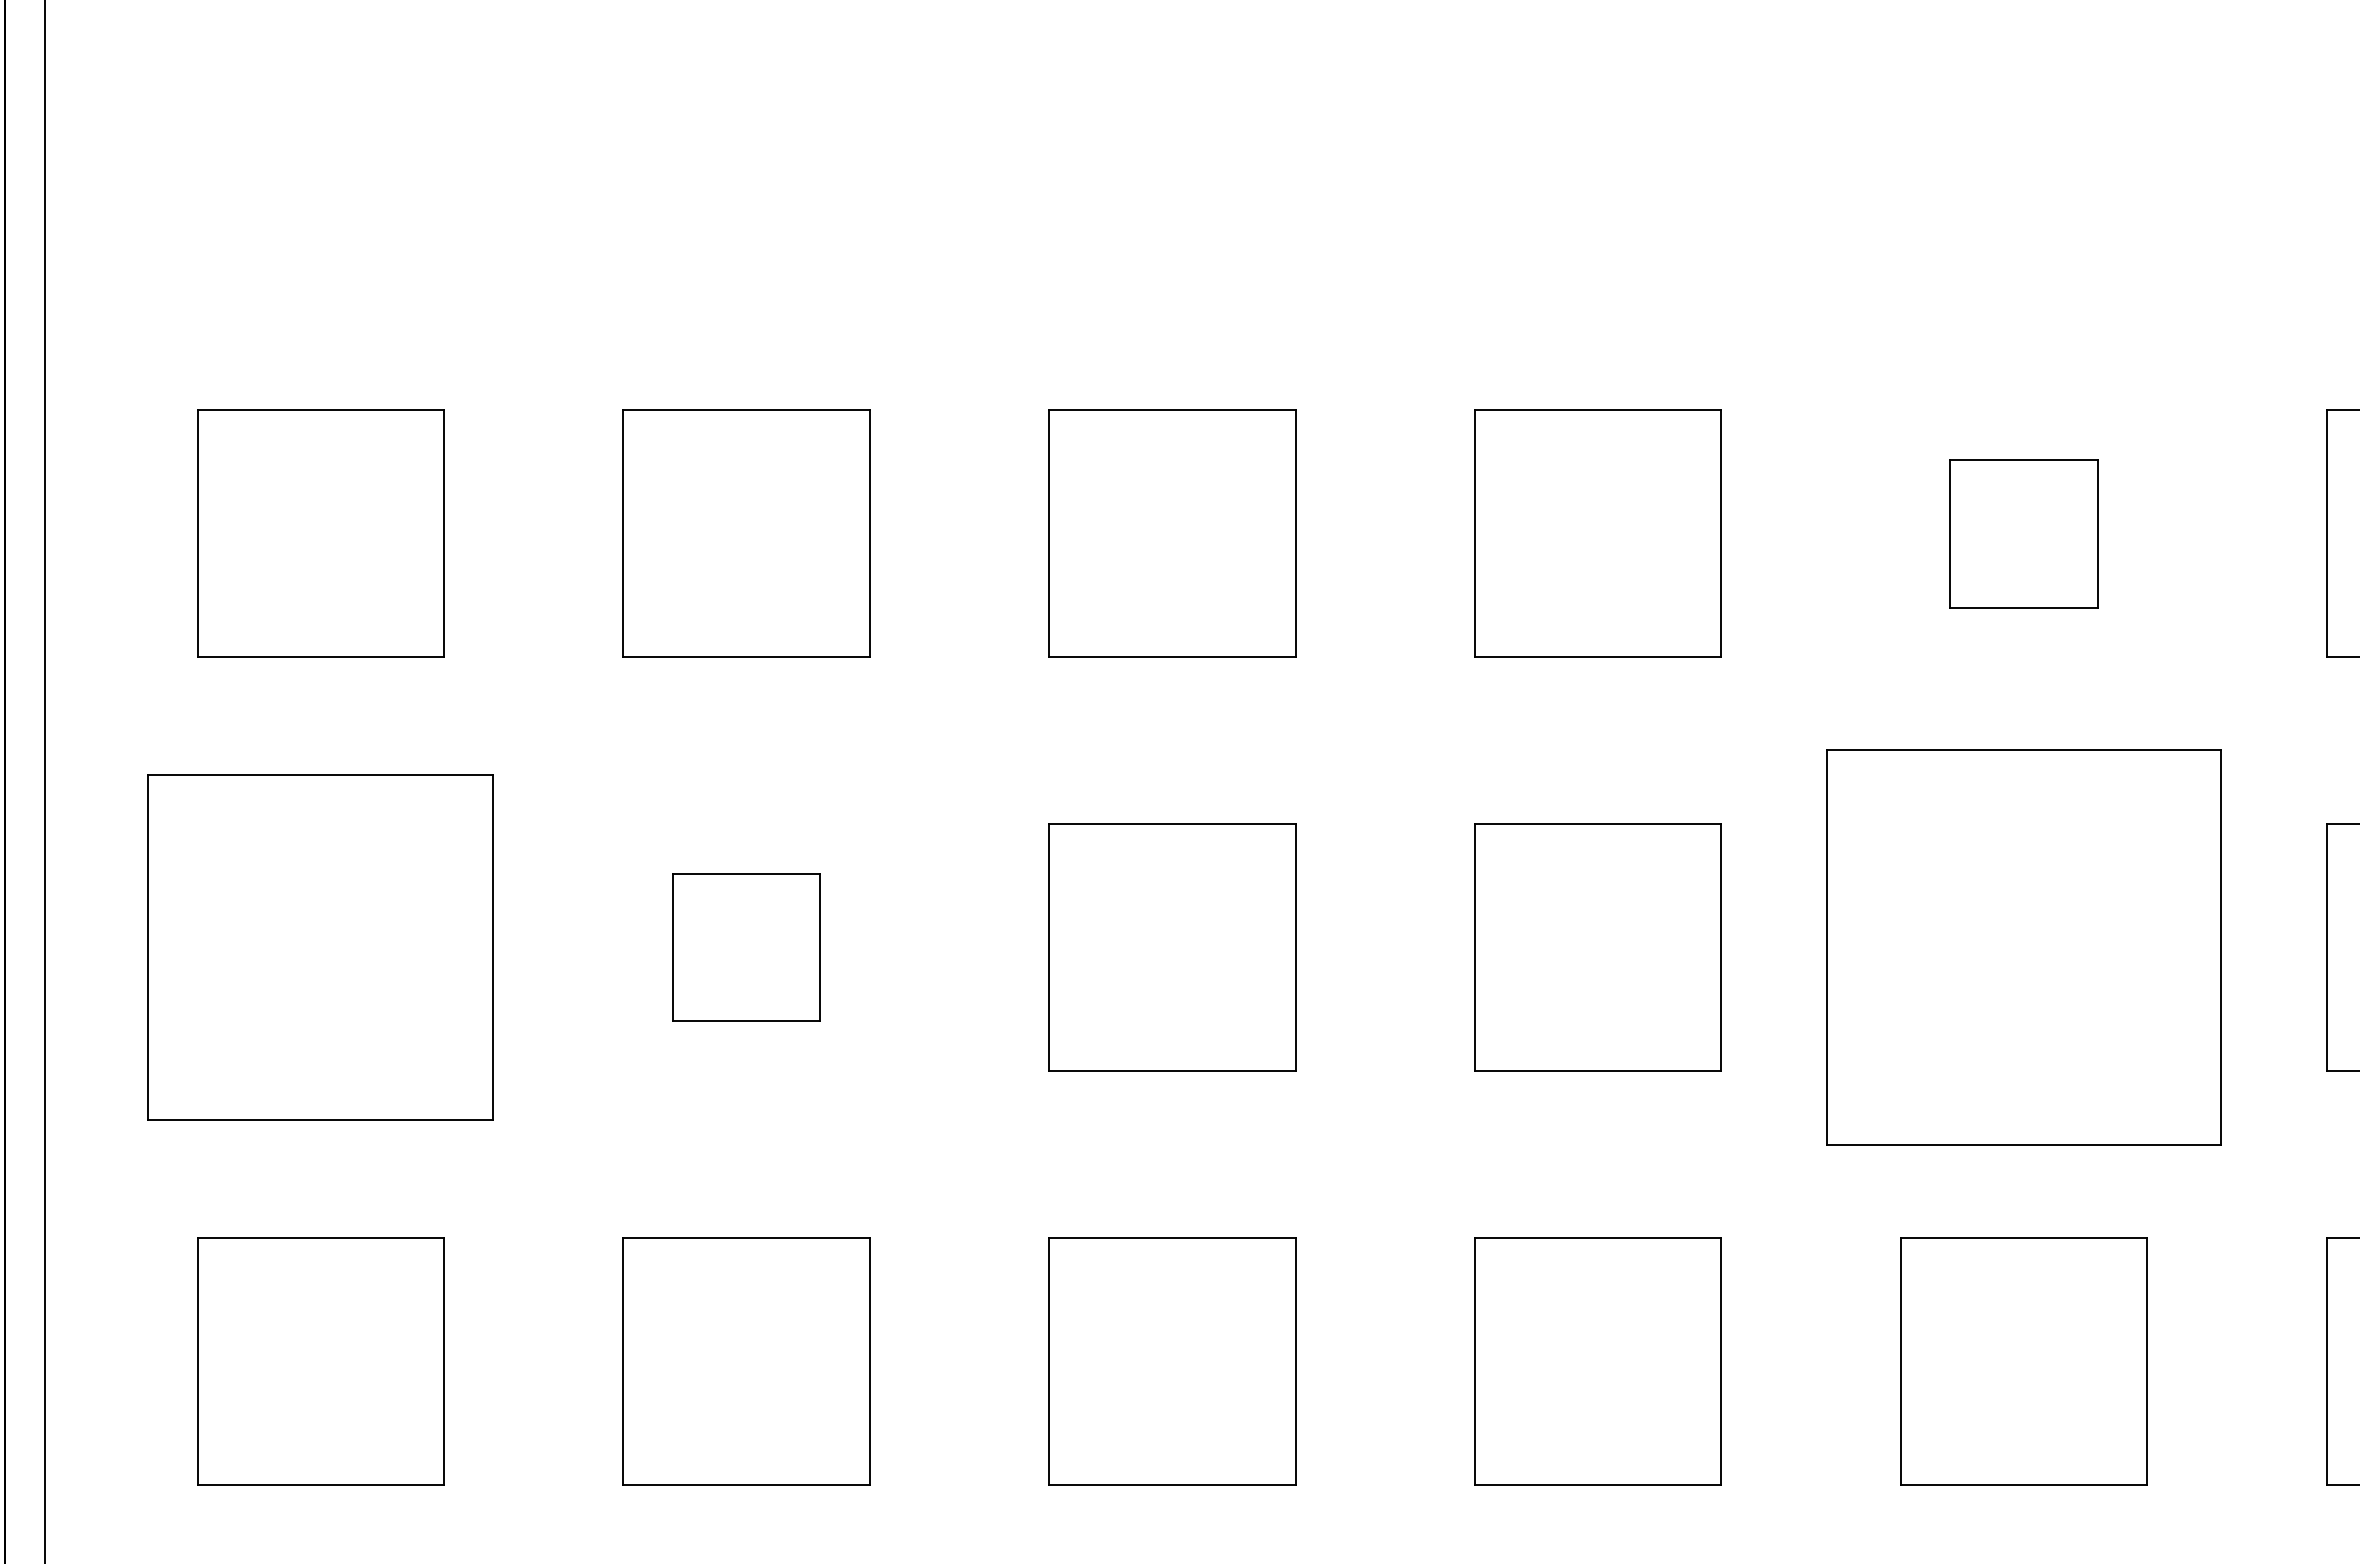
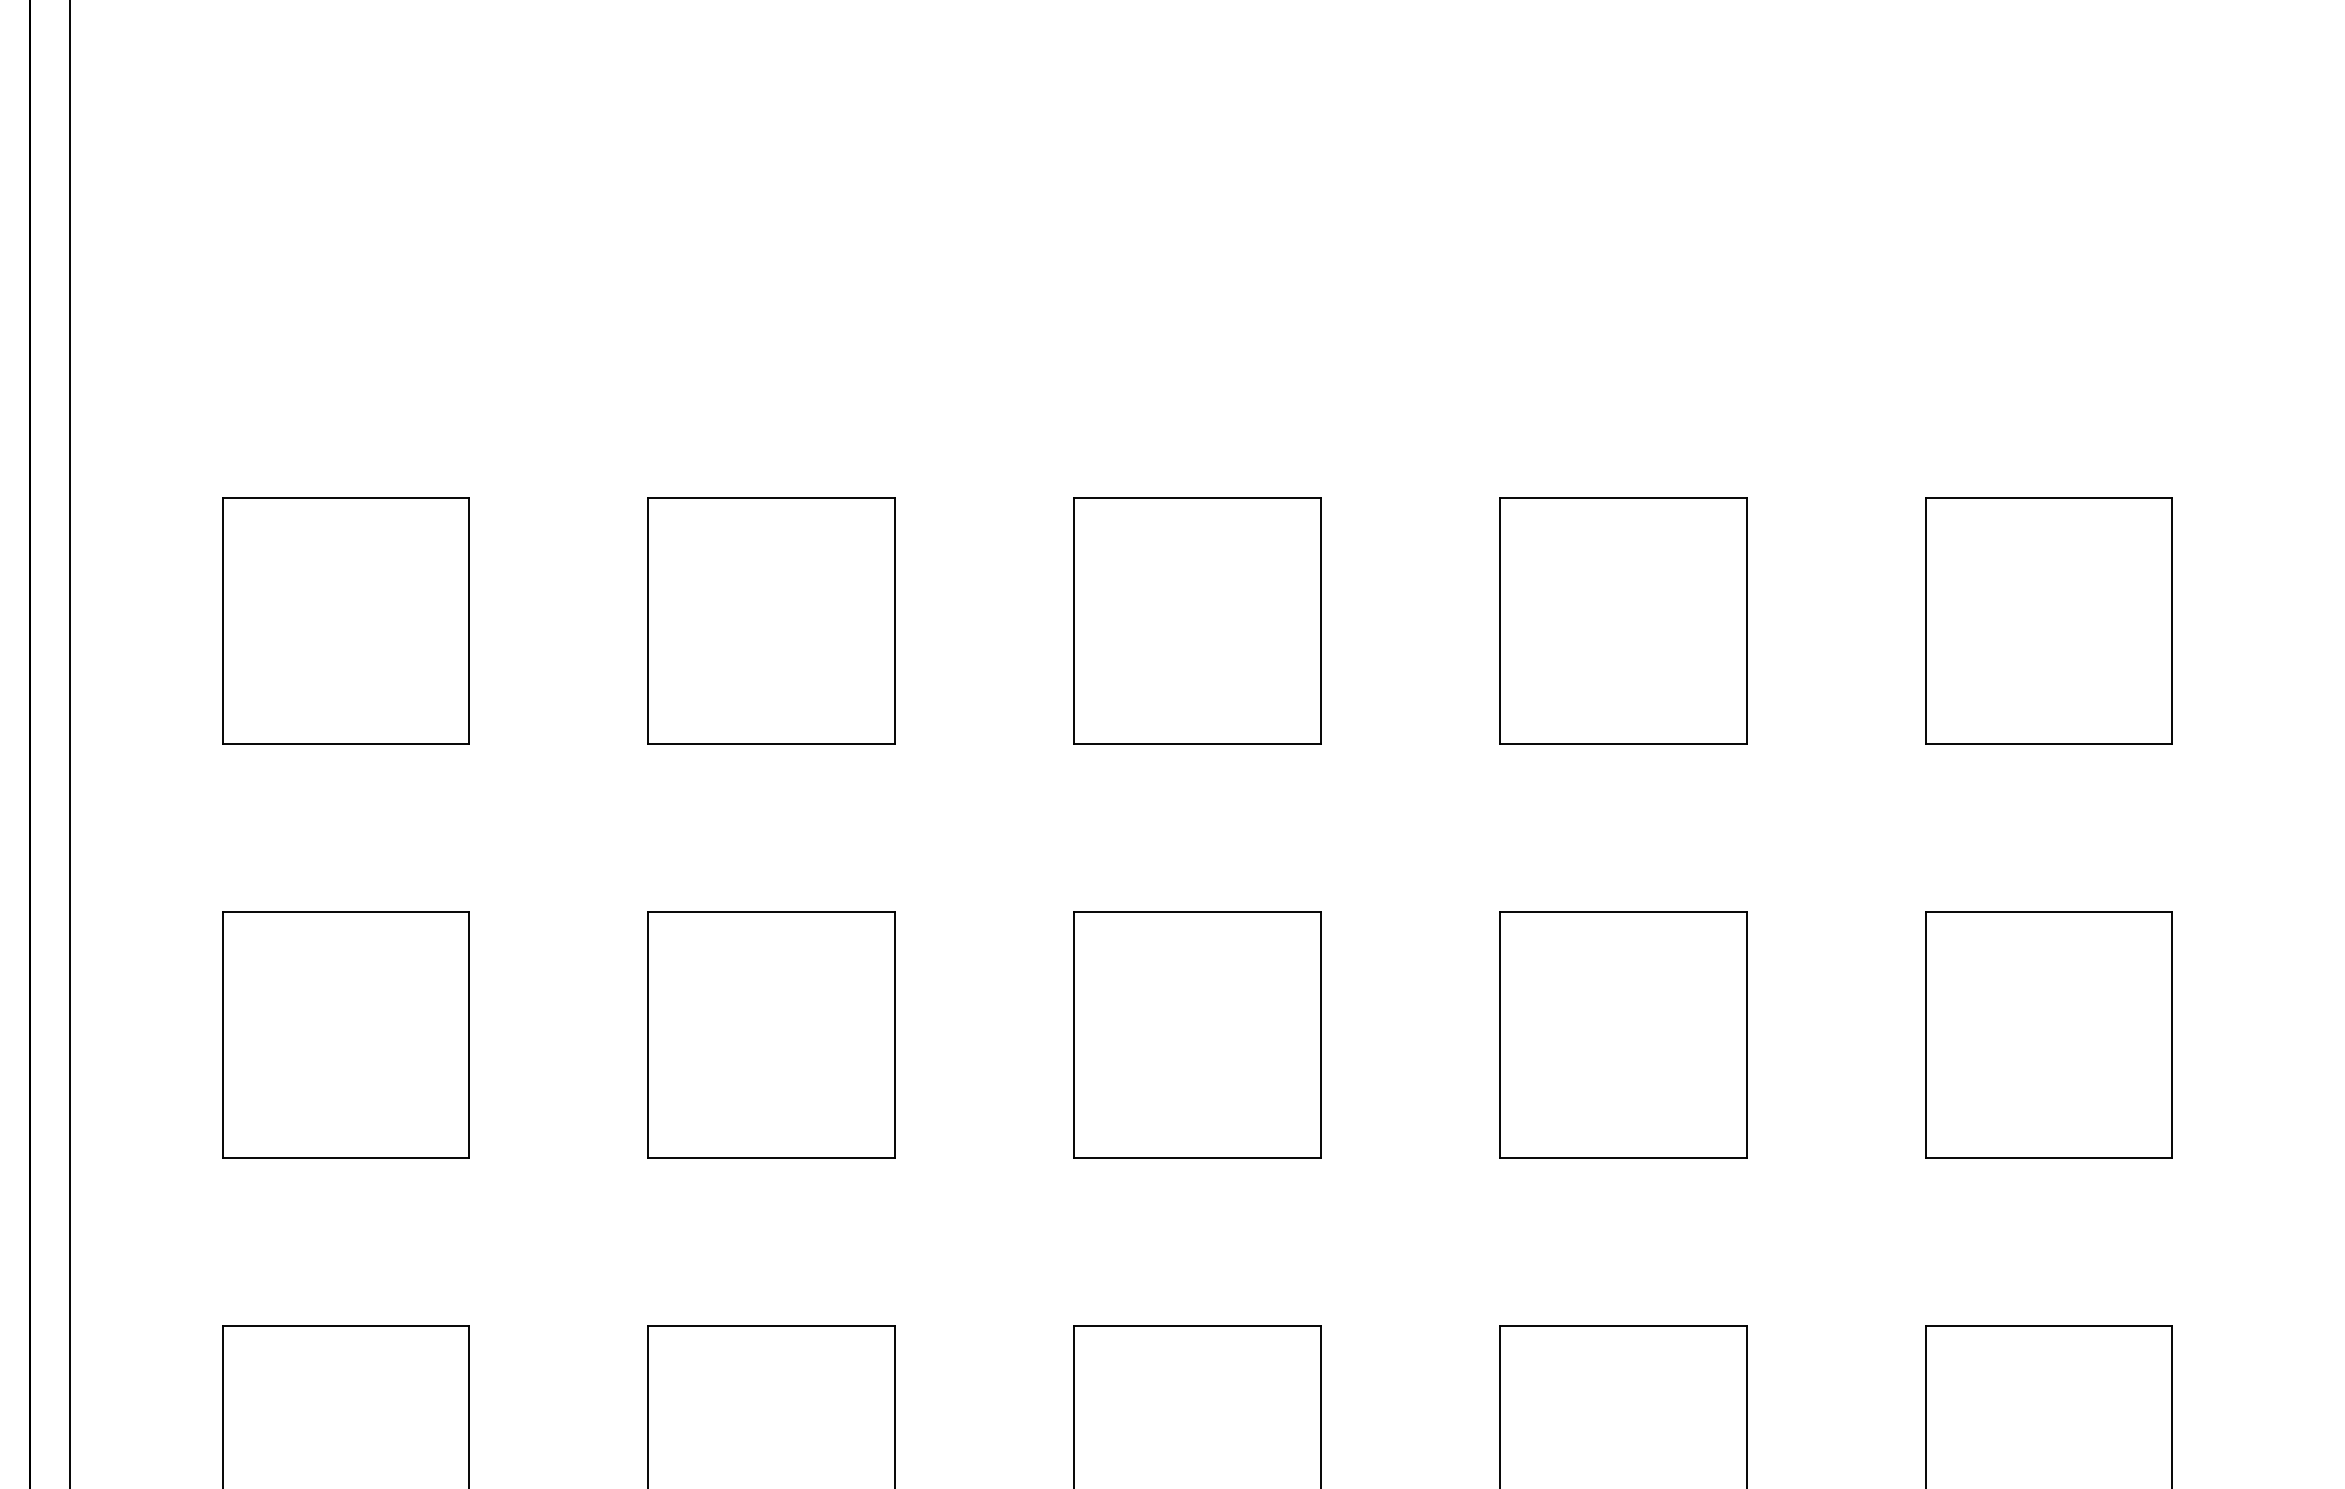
part: (2023, 533) -> (2048, 621), size x1.67
part: (320, 947) -> (345, 1035), size x0.71
part: (746, 947) -> (771, 1035), size x1.67
part: (2023, 947) -> (2048, 1035), size x0.62

